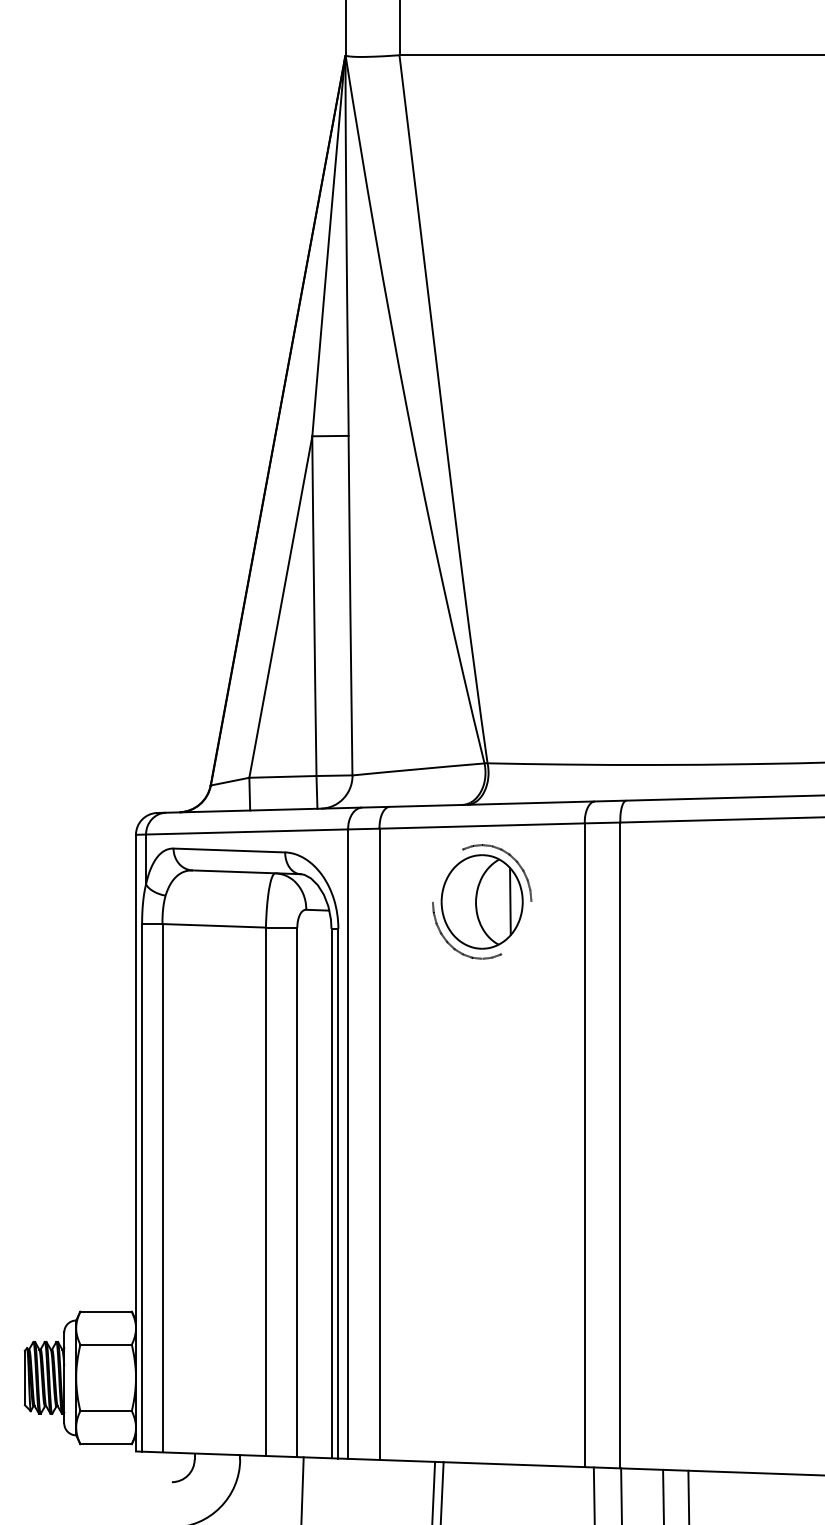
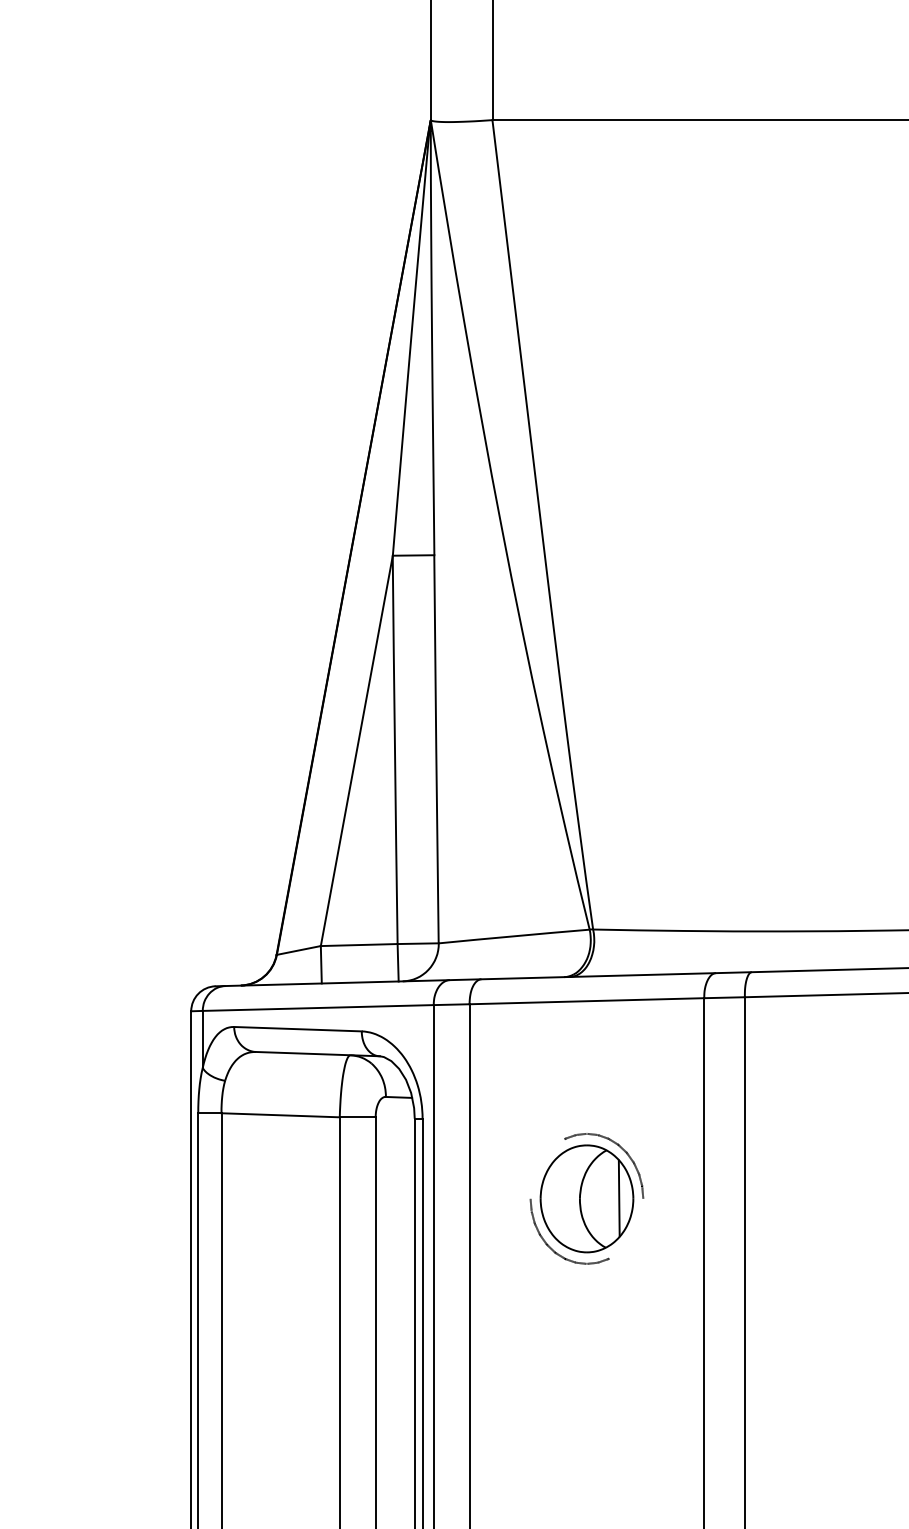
part: (482, 901) -> (587, 1198), moved

